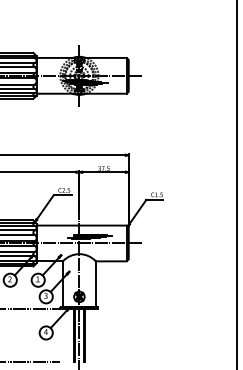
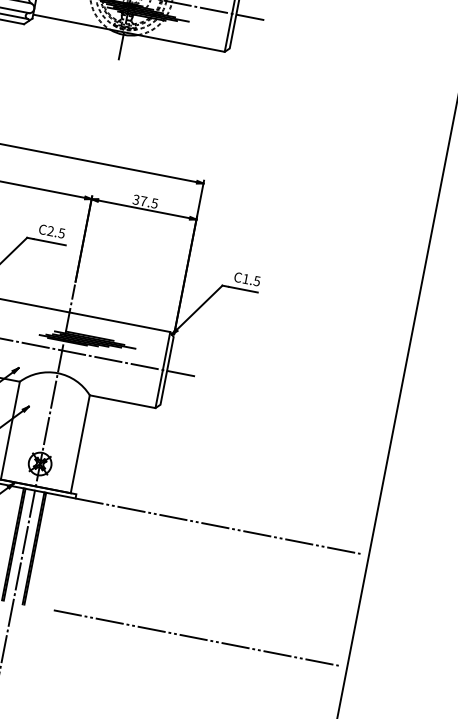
line: (165, 309) -> (217, 526), added
line: (165, 362) -> (196, 639), added

